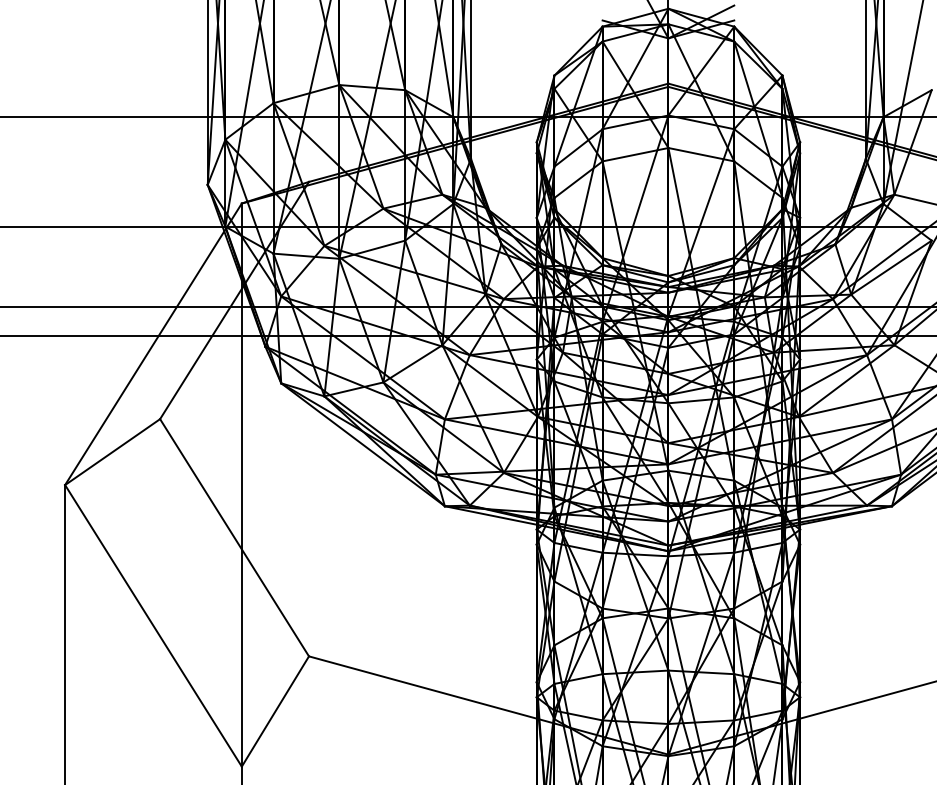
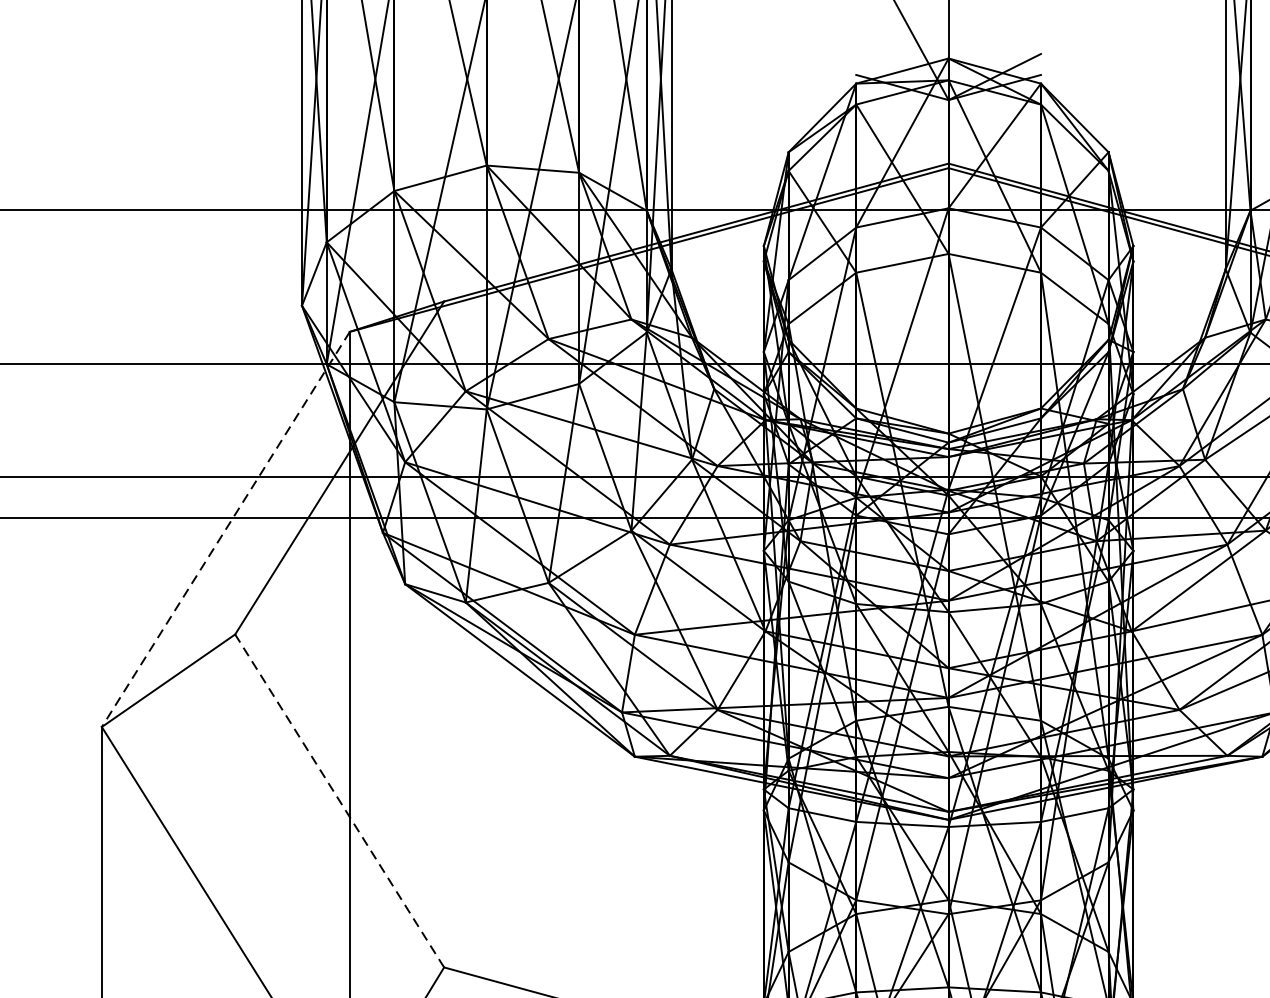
line: (153, 344) -> (225, 529), solid -> dashed
line: (234, 537) -> (339, 800), solid -> dashed

